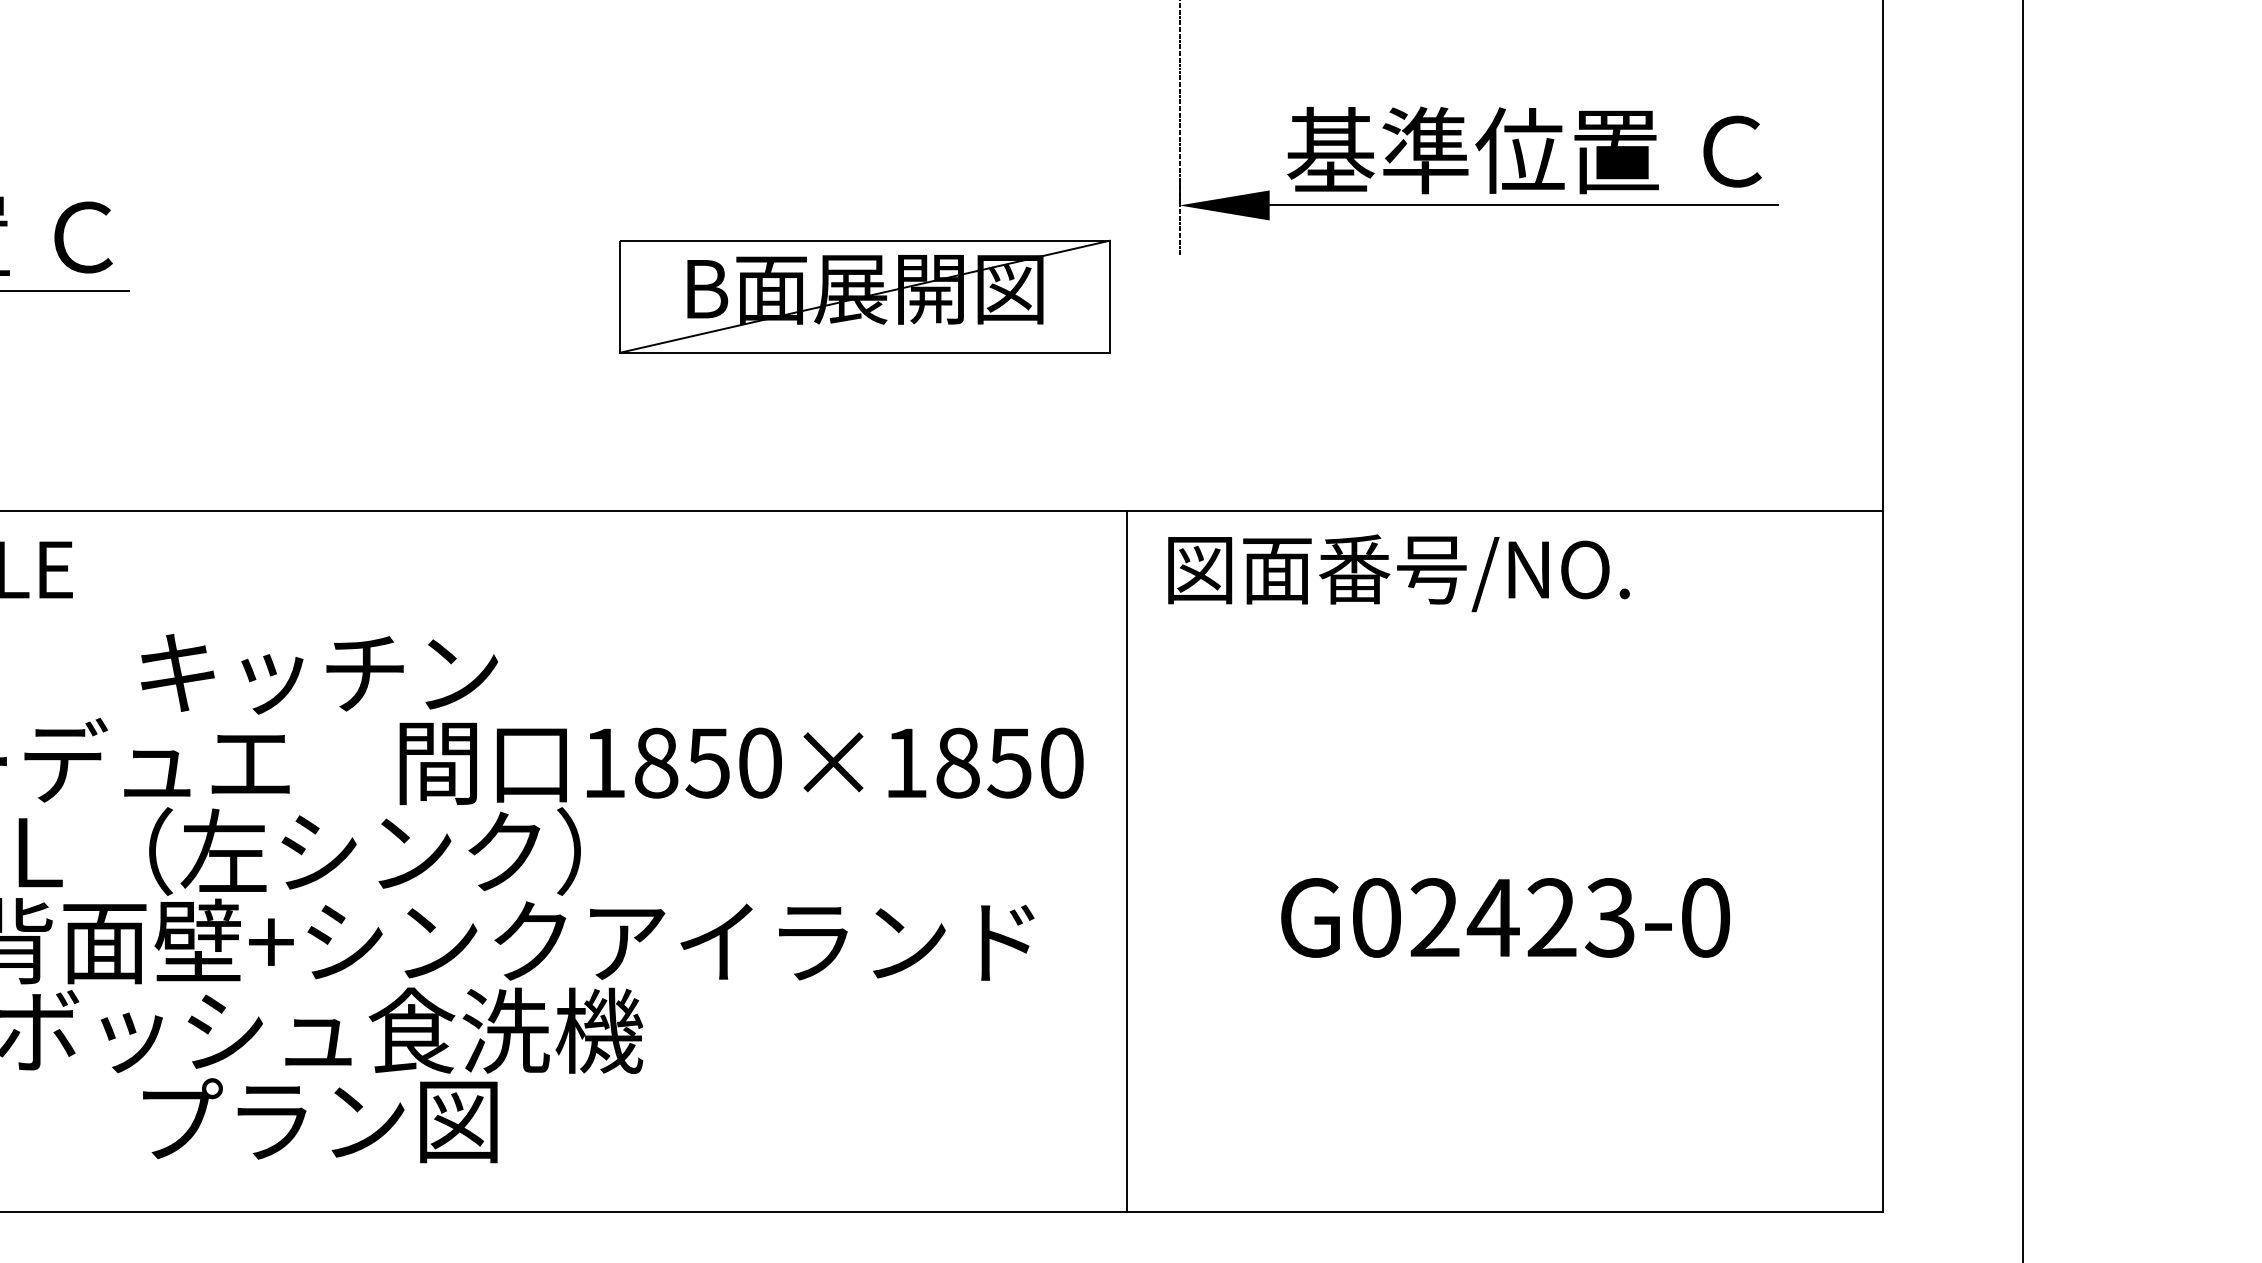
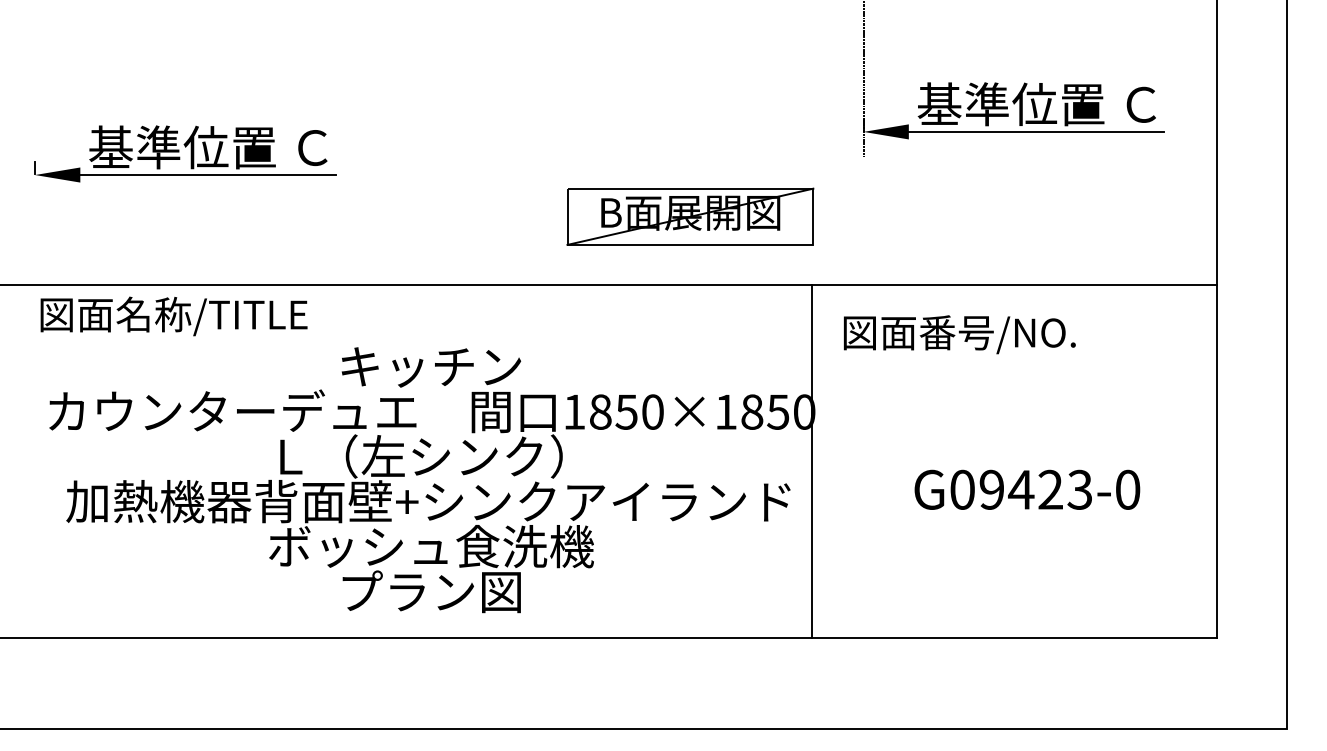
part: (864, 296) -> (690, 216), moved
text: (1398, 572) -> (959, 334), moved
line: (1127, 861) -> (812, 461), moved
text: (1434, 917) -> (991, 489), G02423-0 -> G09423-0

